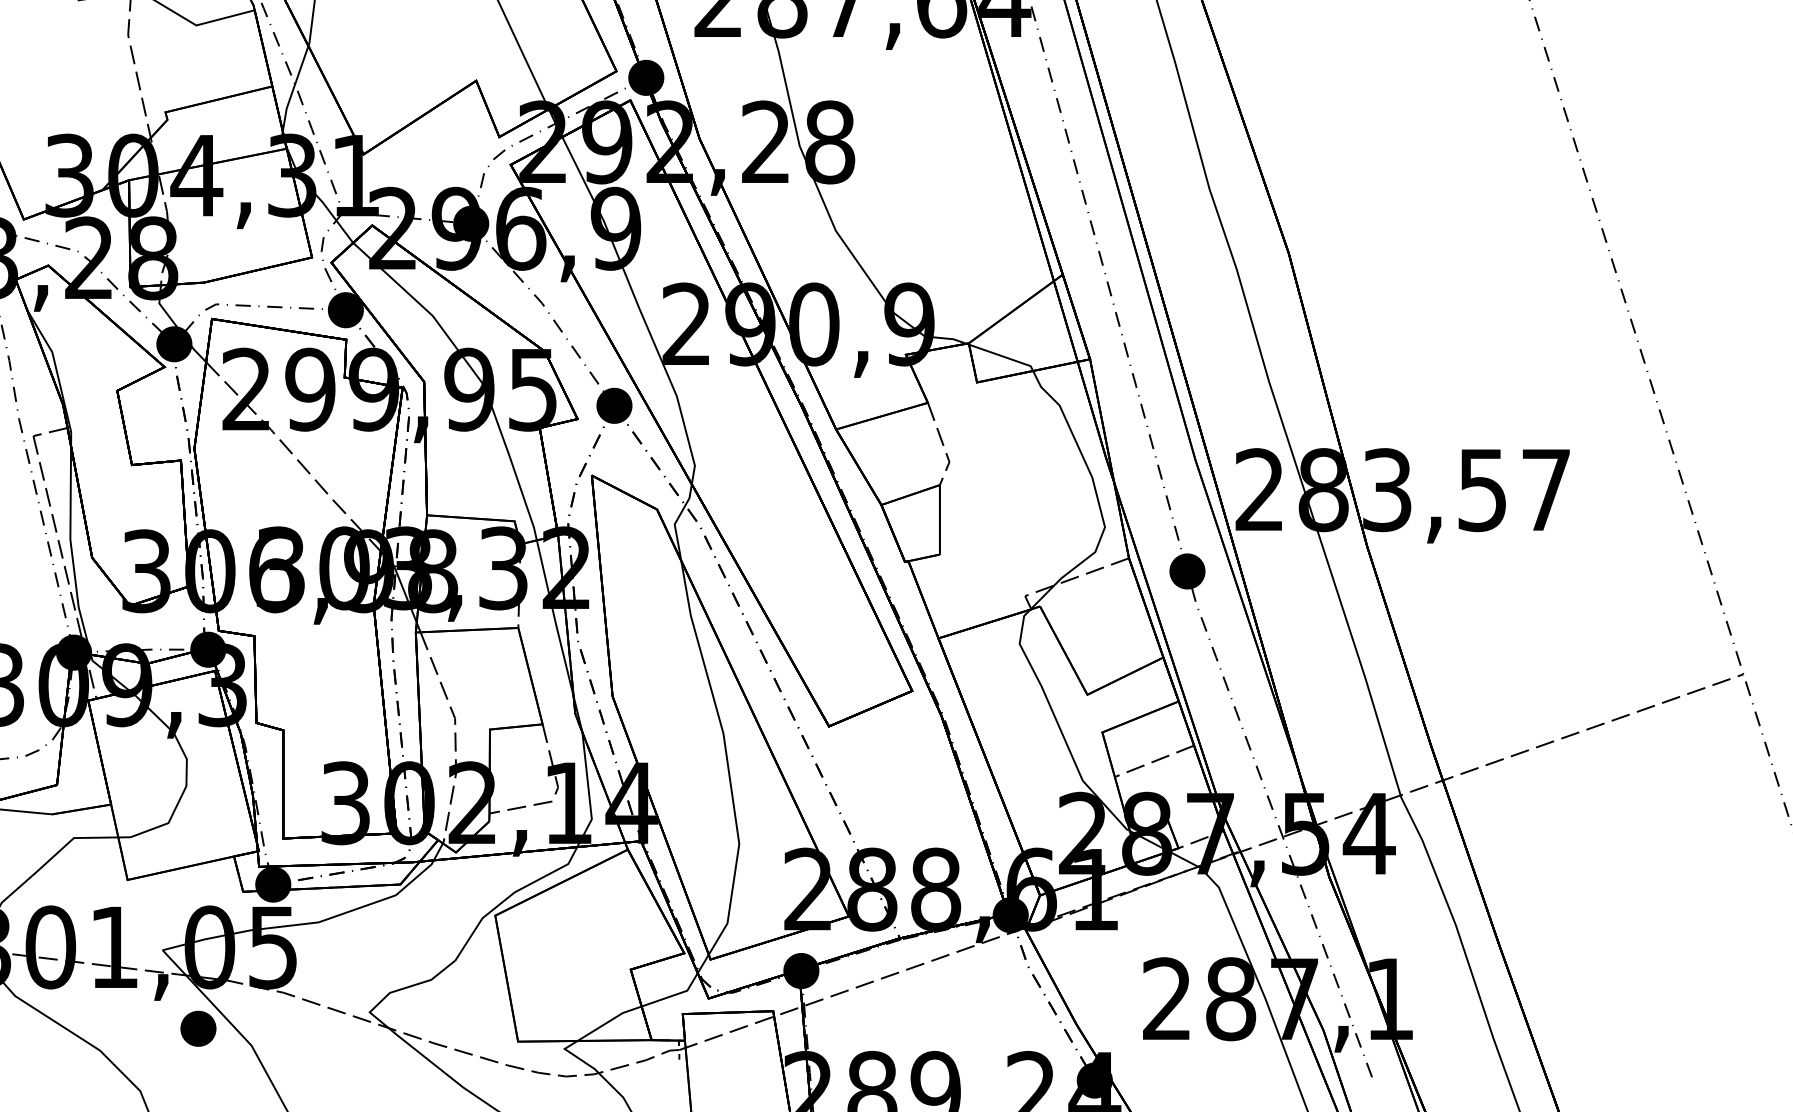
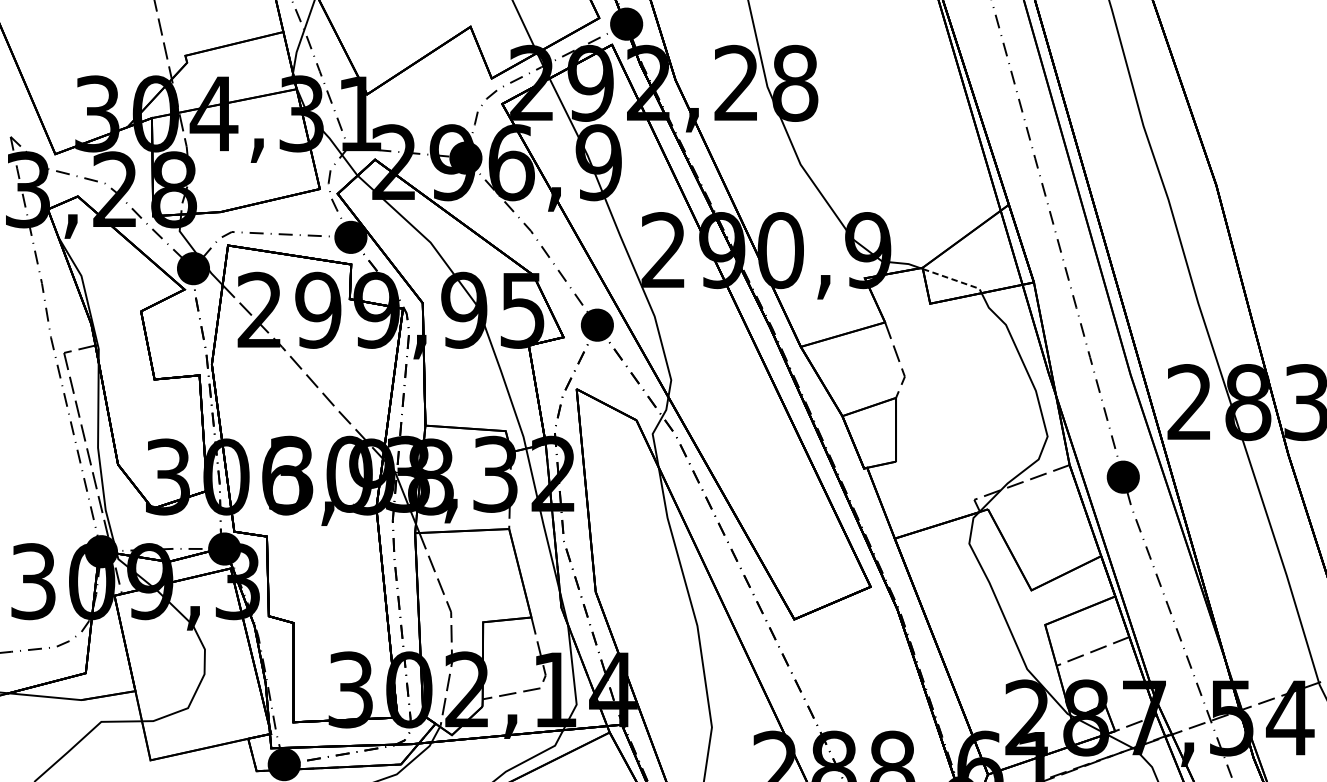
line: (1003, 356) -> (954, 279), solid -> dashed

